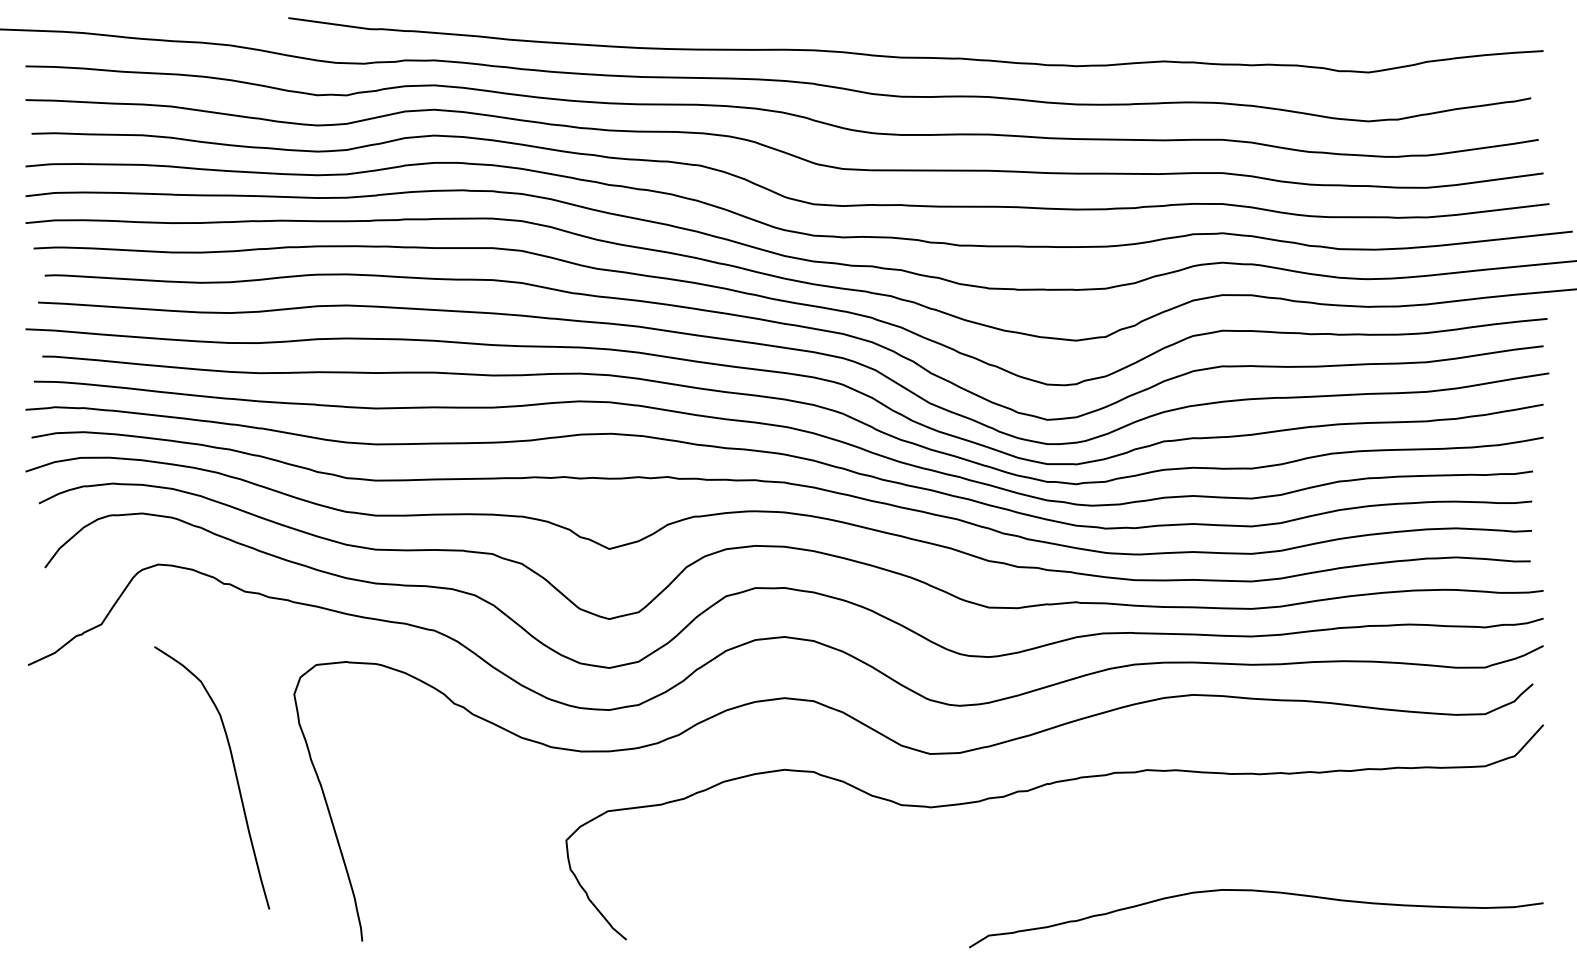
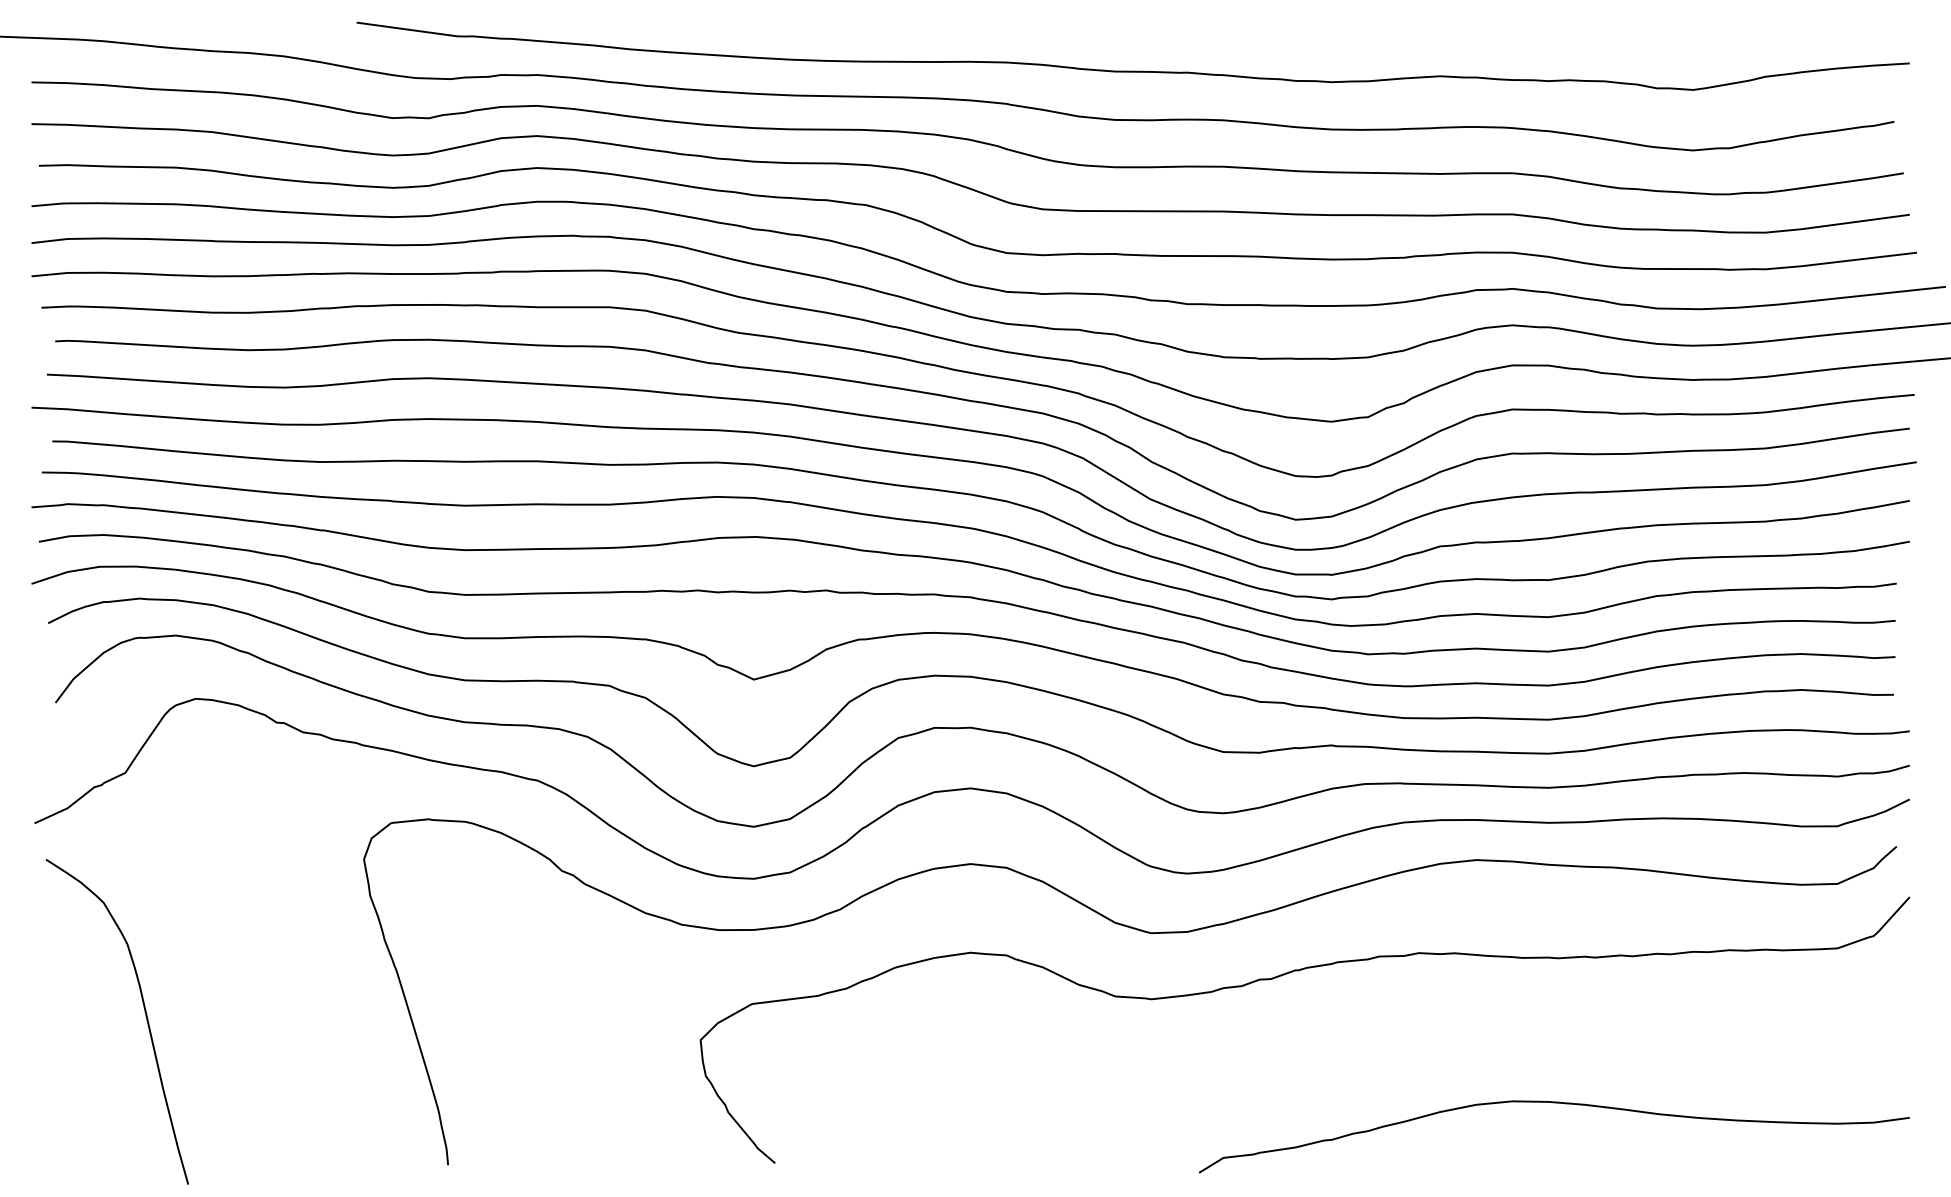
curve: (234, 770) -> (144, 1012), moved

